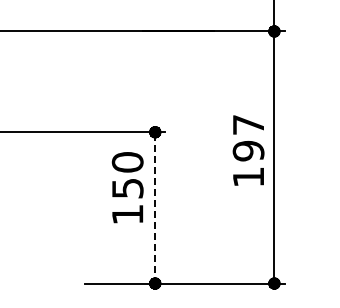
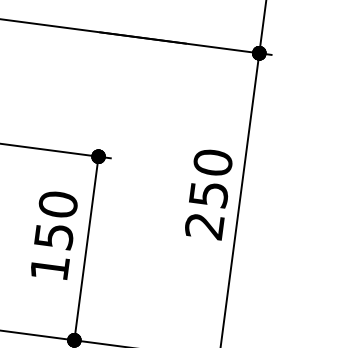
text: (248, 150) -> (208, 193), 197 -> 250
text: (127, 187) -> (53, 235), moved
line: (155, 207) -> (86, 248), dashed -> solid

